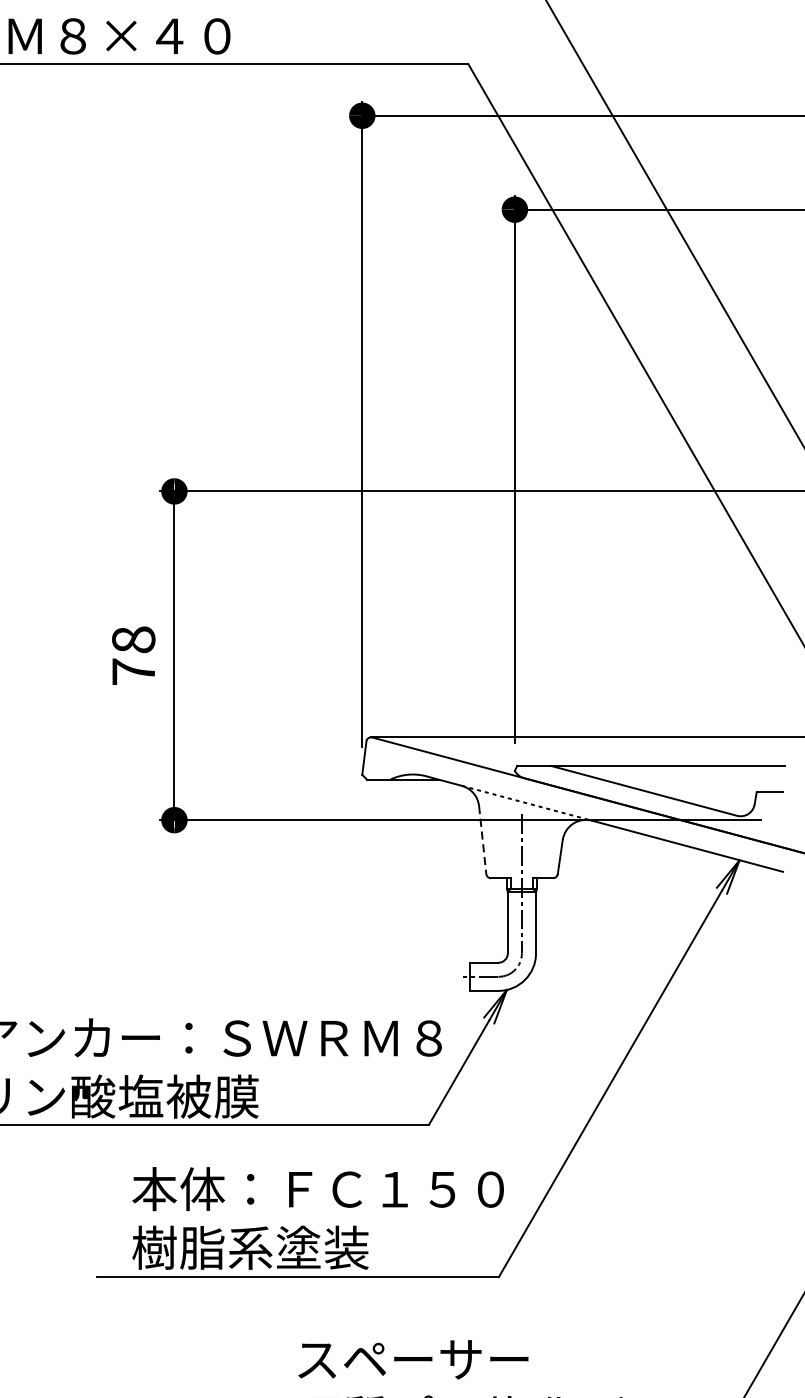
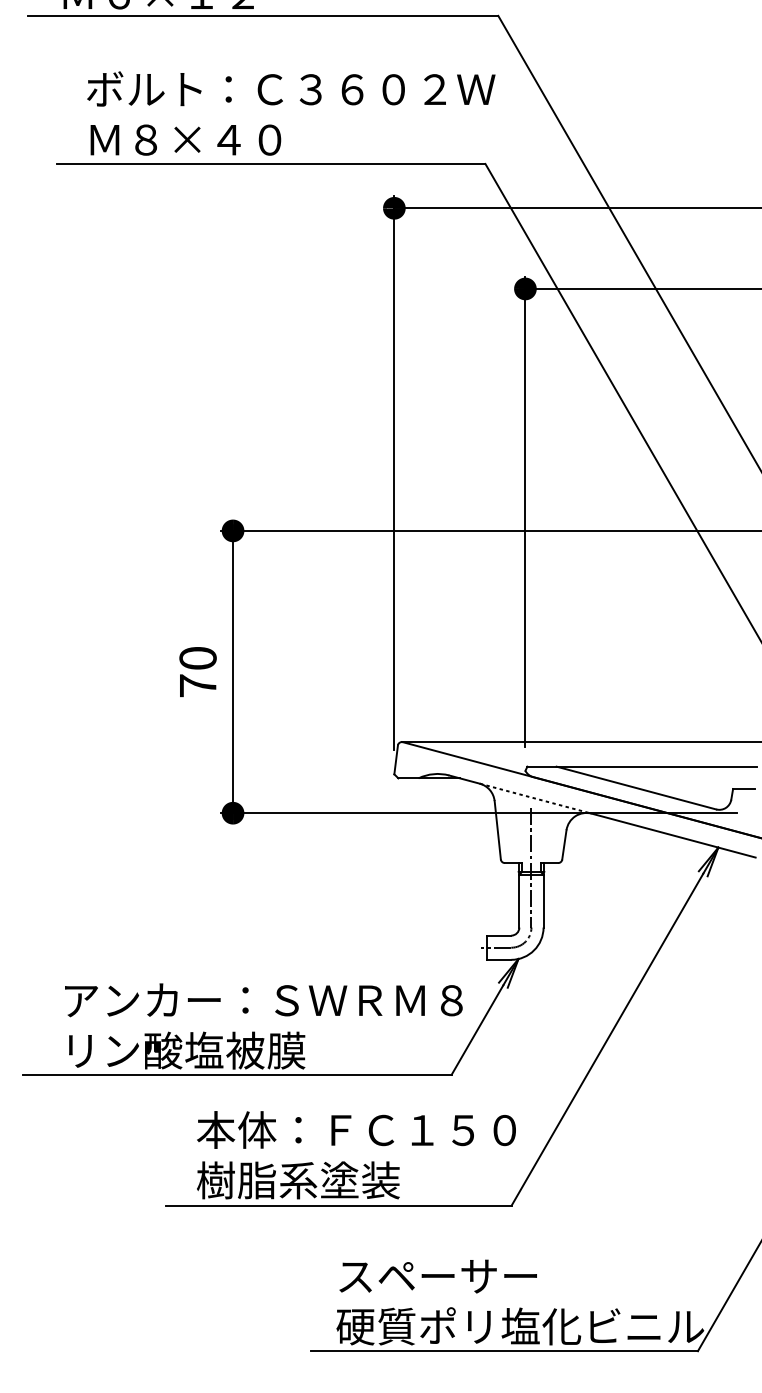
text: (133, 638) -> (197, 657), 78 -> 70
line: (482, 840) -> (497, 830), dashed -> solid

